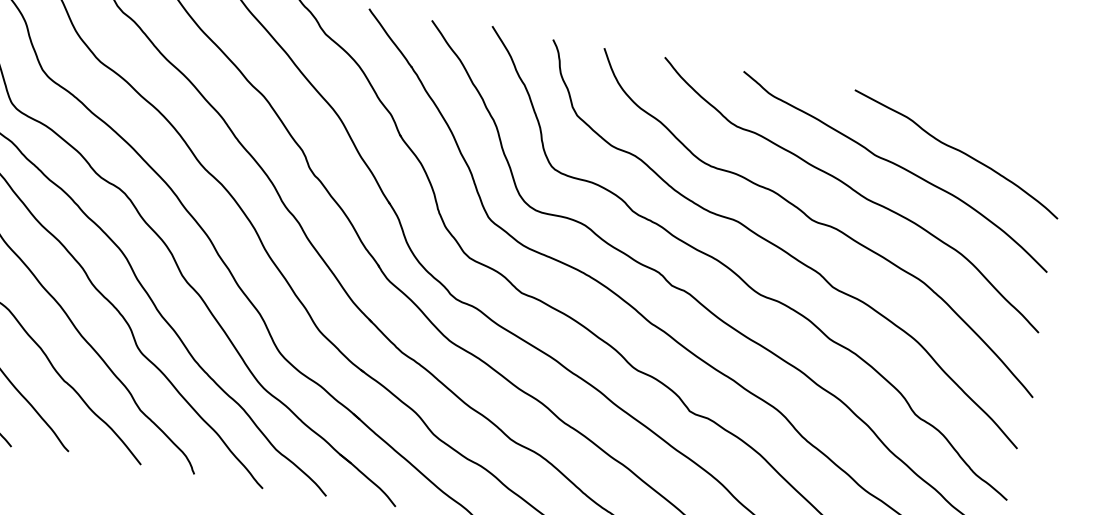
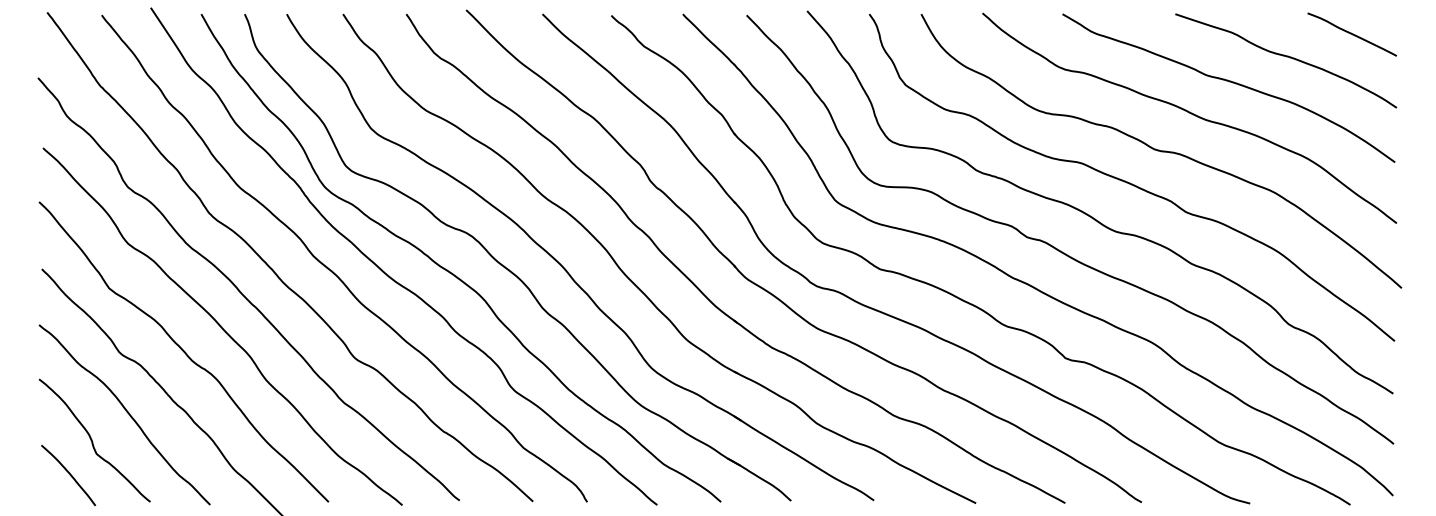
line: (1025, 139) -> (1351, 34), added

